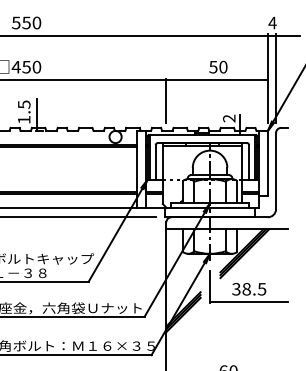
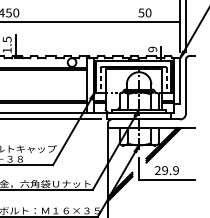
line: (166, 100) -> (108, 36), removed
text: (229, 118) -> (152, 49), 2 -> 9
line: (155, 162) -> (100, 80), solid -> dashed
line: (249, 162) -> (167, 80), solid -> dashed
text: (249, 288) -> (167, 170), 38.5 -> 29.9

